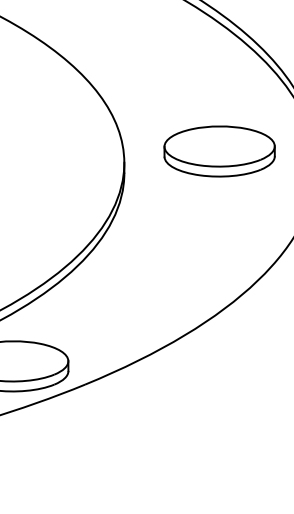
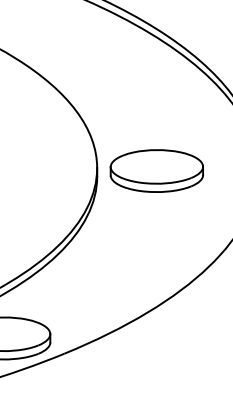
part: (219, 151) -> (156, 171), moved

